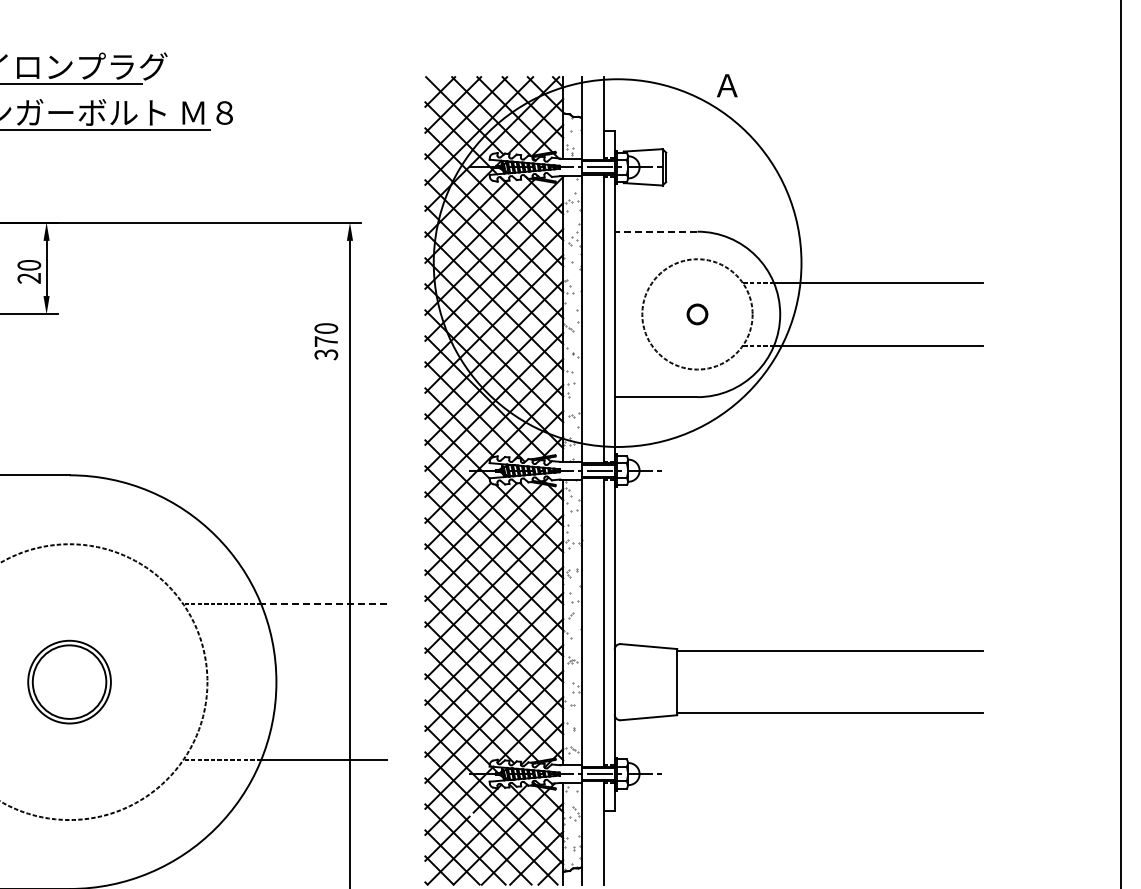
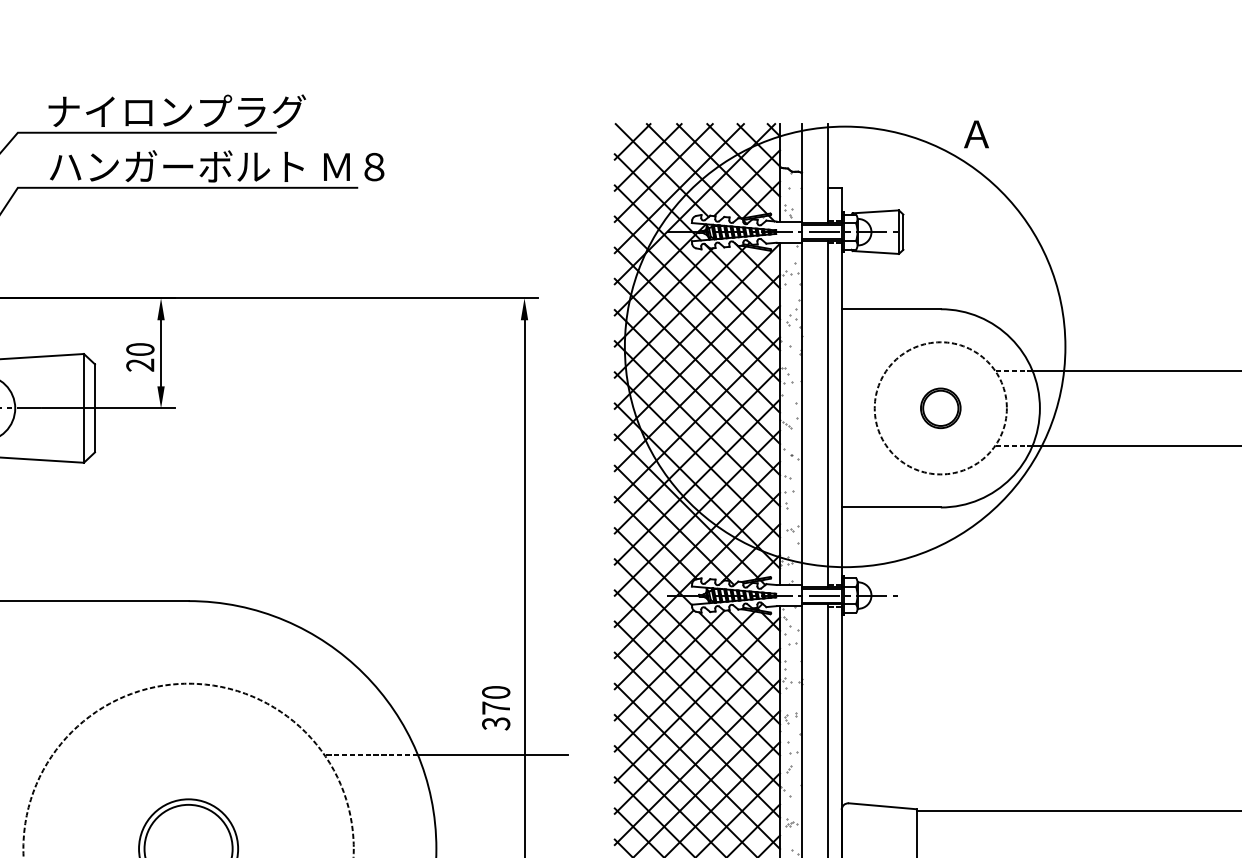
line: (655, 231) -> (890, 309), dashed -> solid
part: (697, 314) -> (940, 408), size x1.67
text: (326, 341) -> (496, 707), moved
line: (323, 604) -> (492, 755), dashed -> solid

